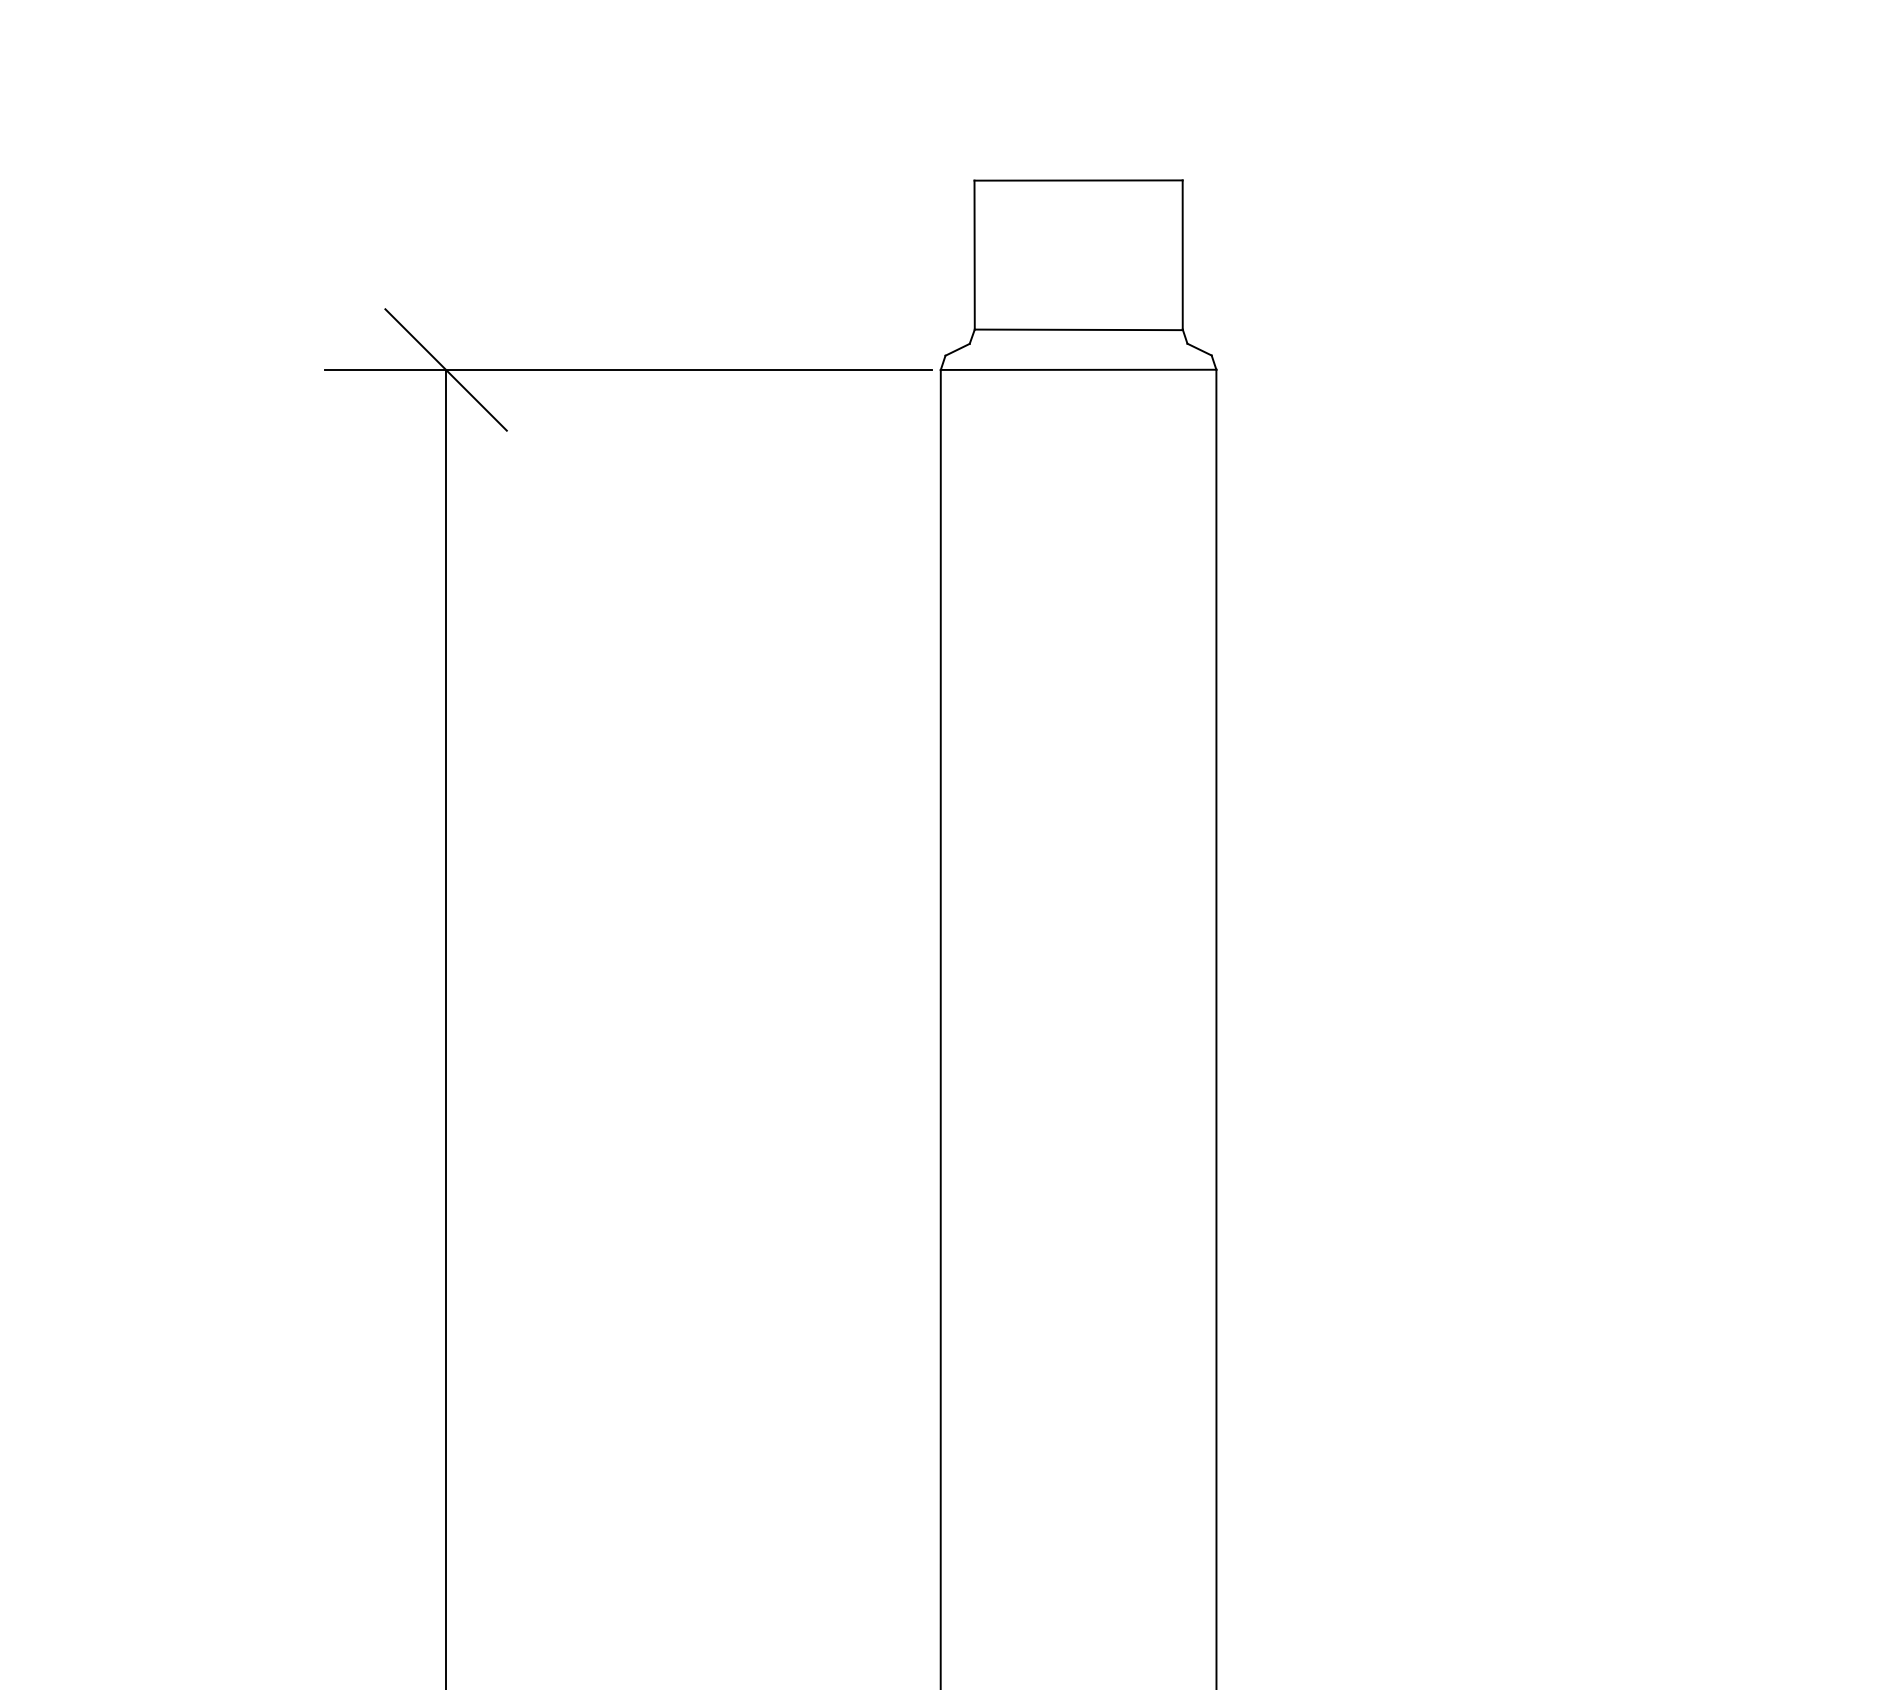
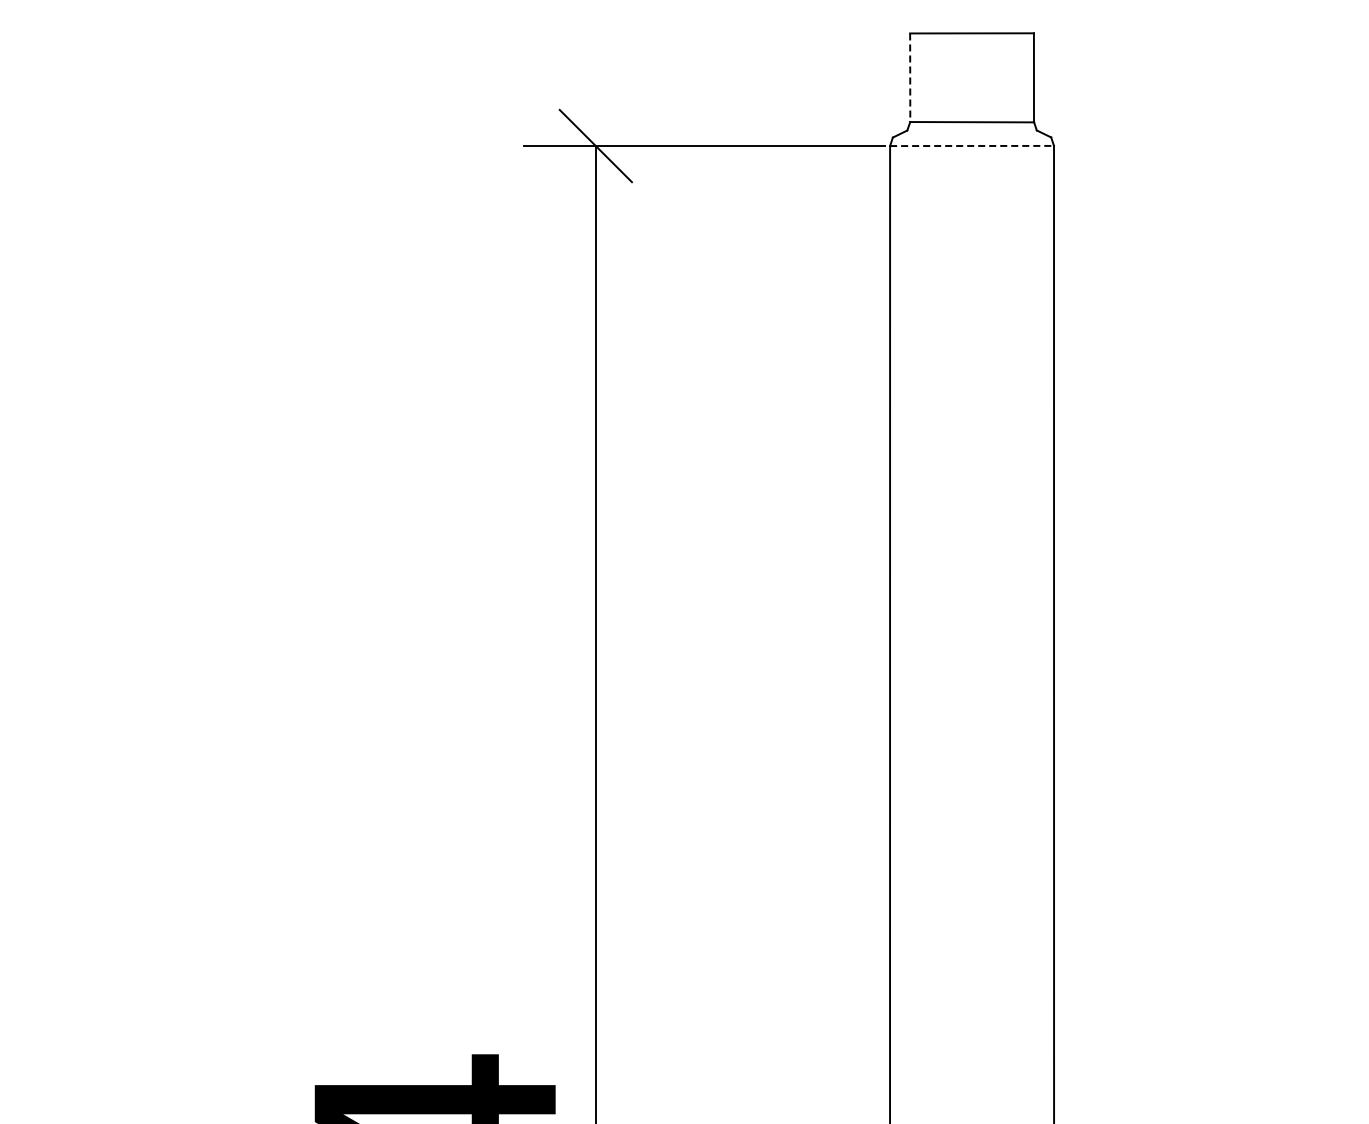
line: (975, 256) -> (910, 78), solid -> dashed
line: (1079, 370) -> (972, 146), solid -> dashed

